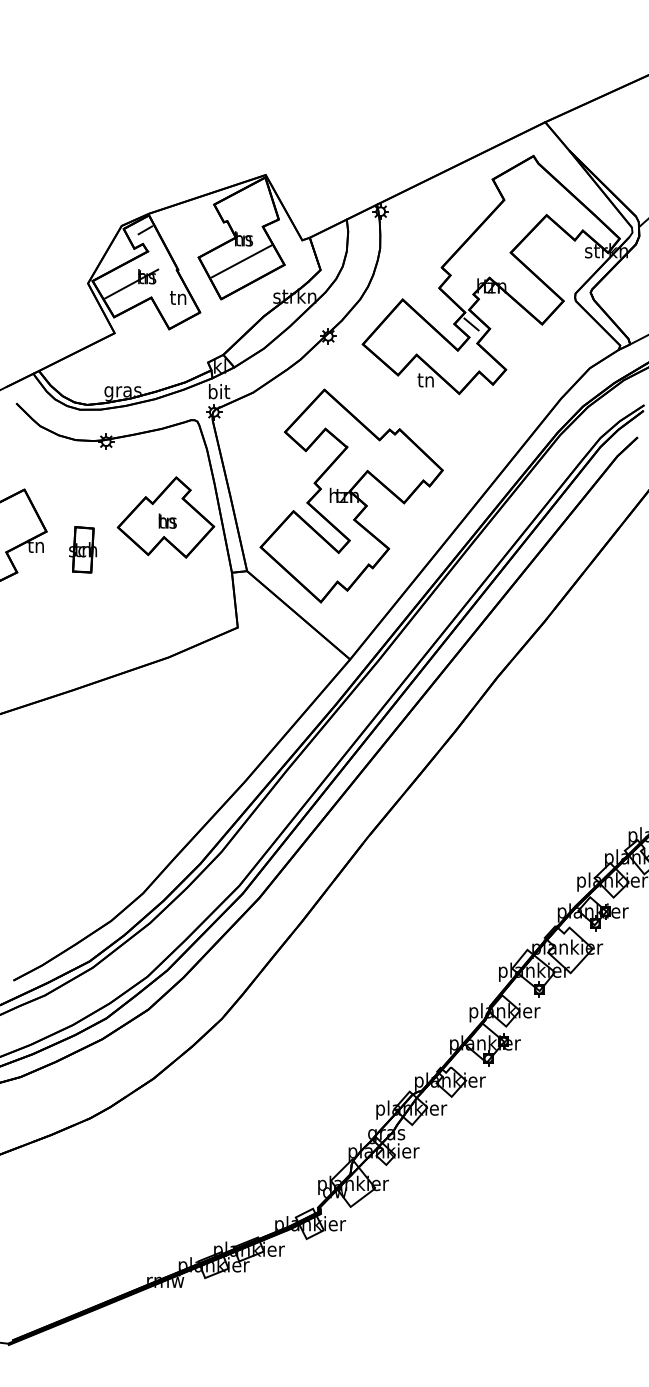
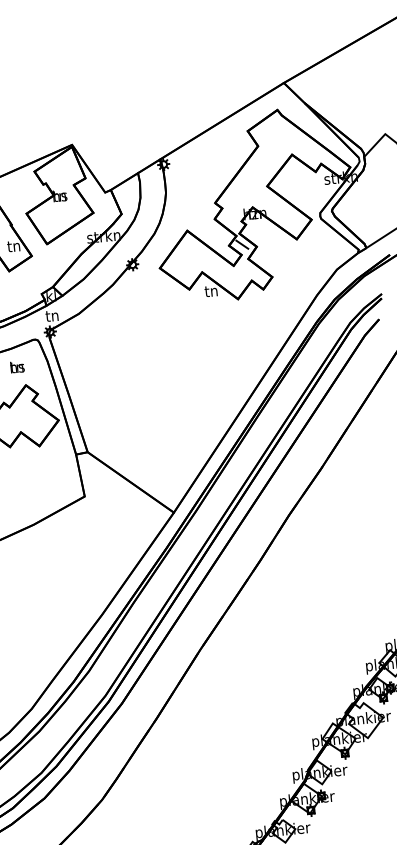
line: (241, 261) -> (59, 213), removed
text: (219, 391) -> (52, 315), bit -> tn
part: (351, 495) -> (162, 385), removed
text: (167, 520) -> (17, 366), moved

